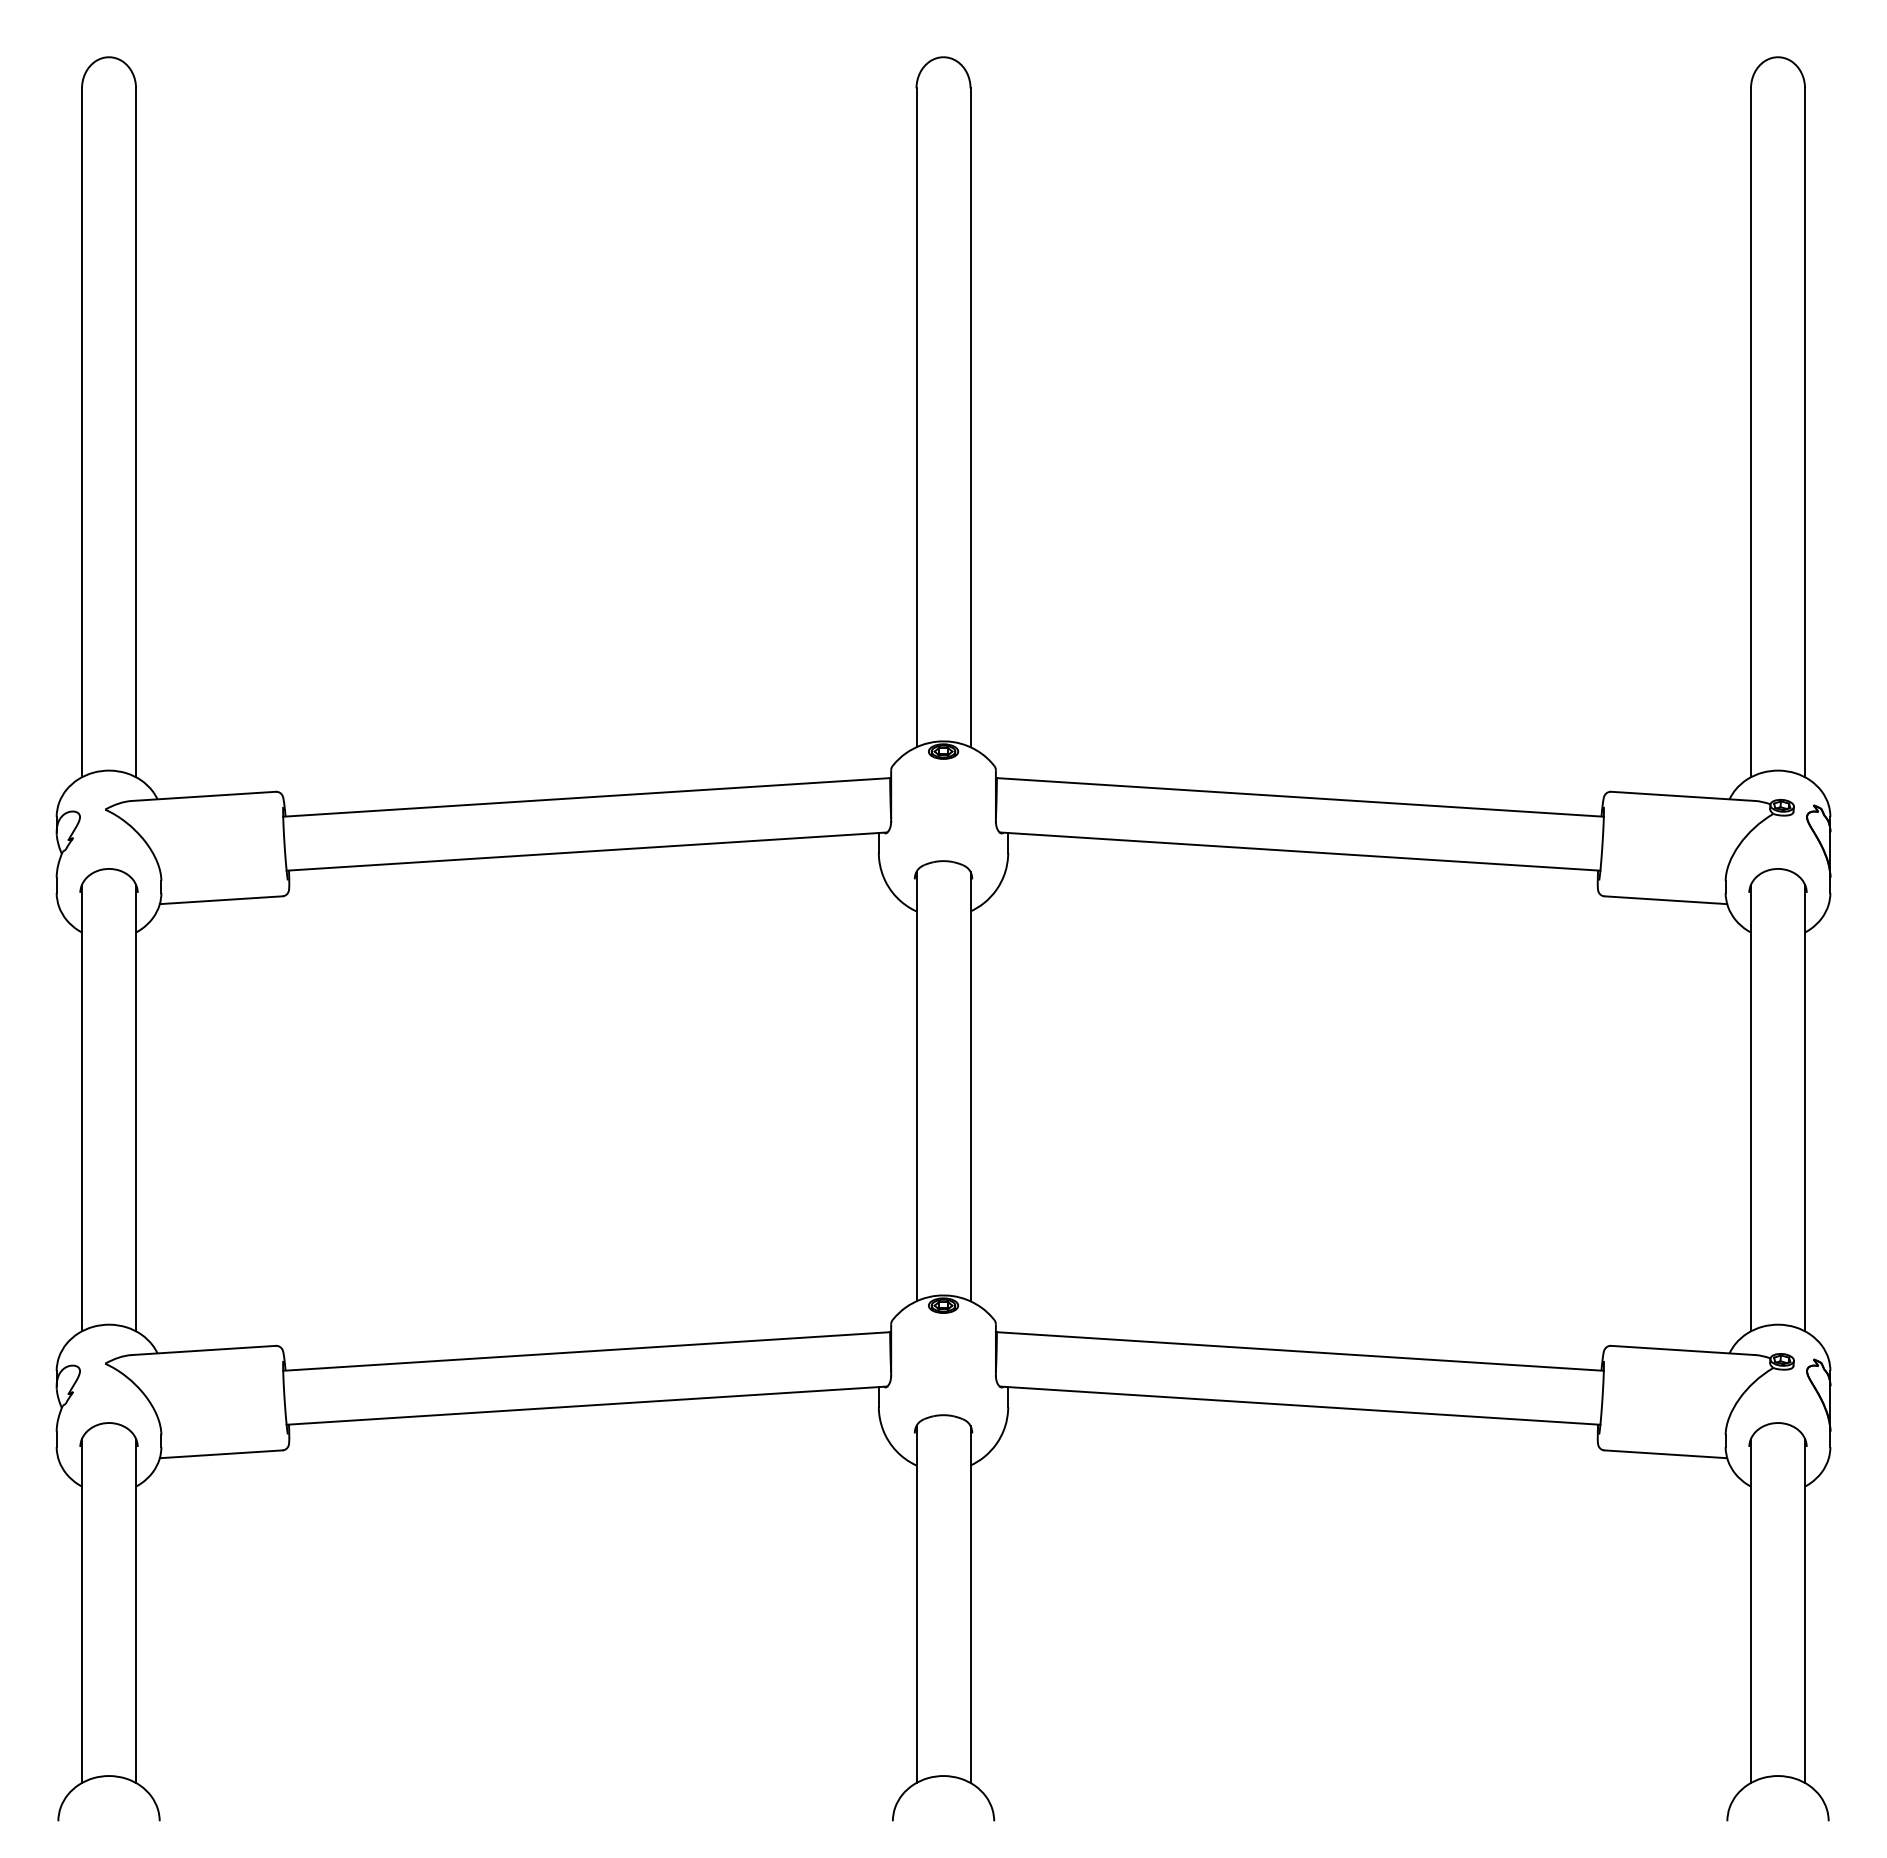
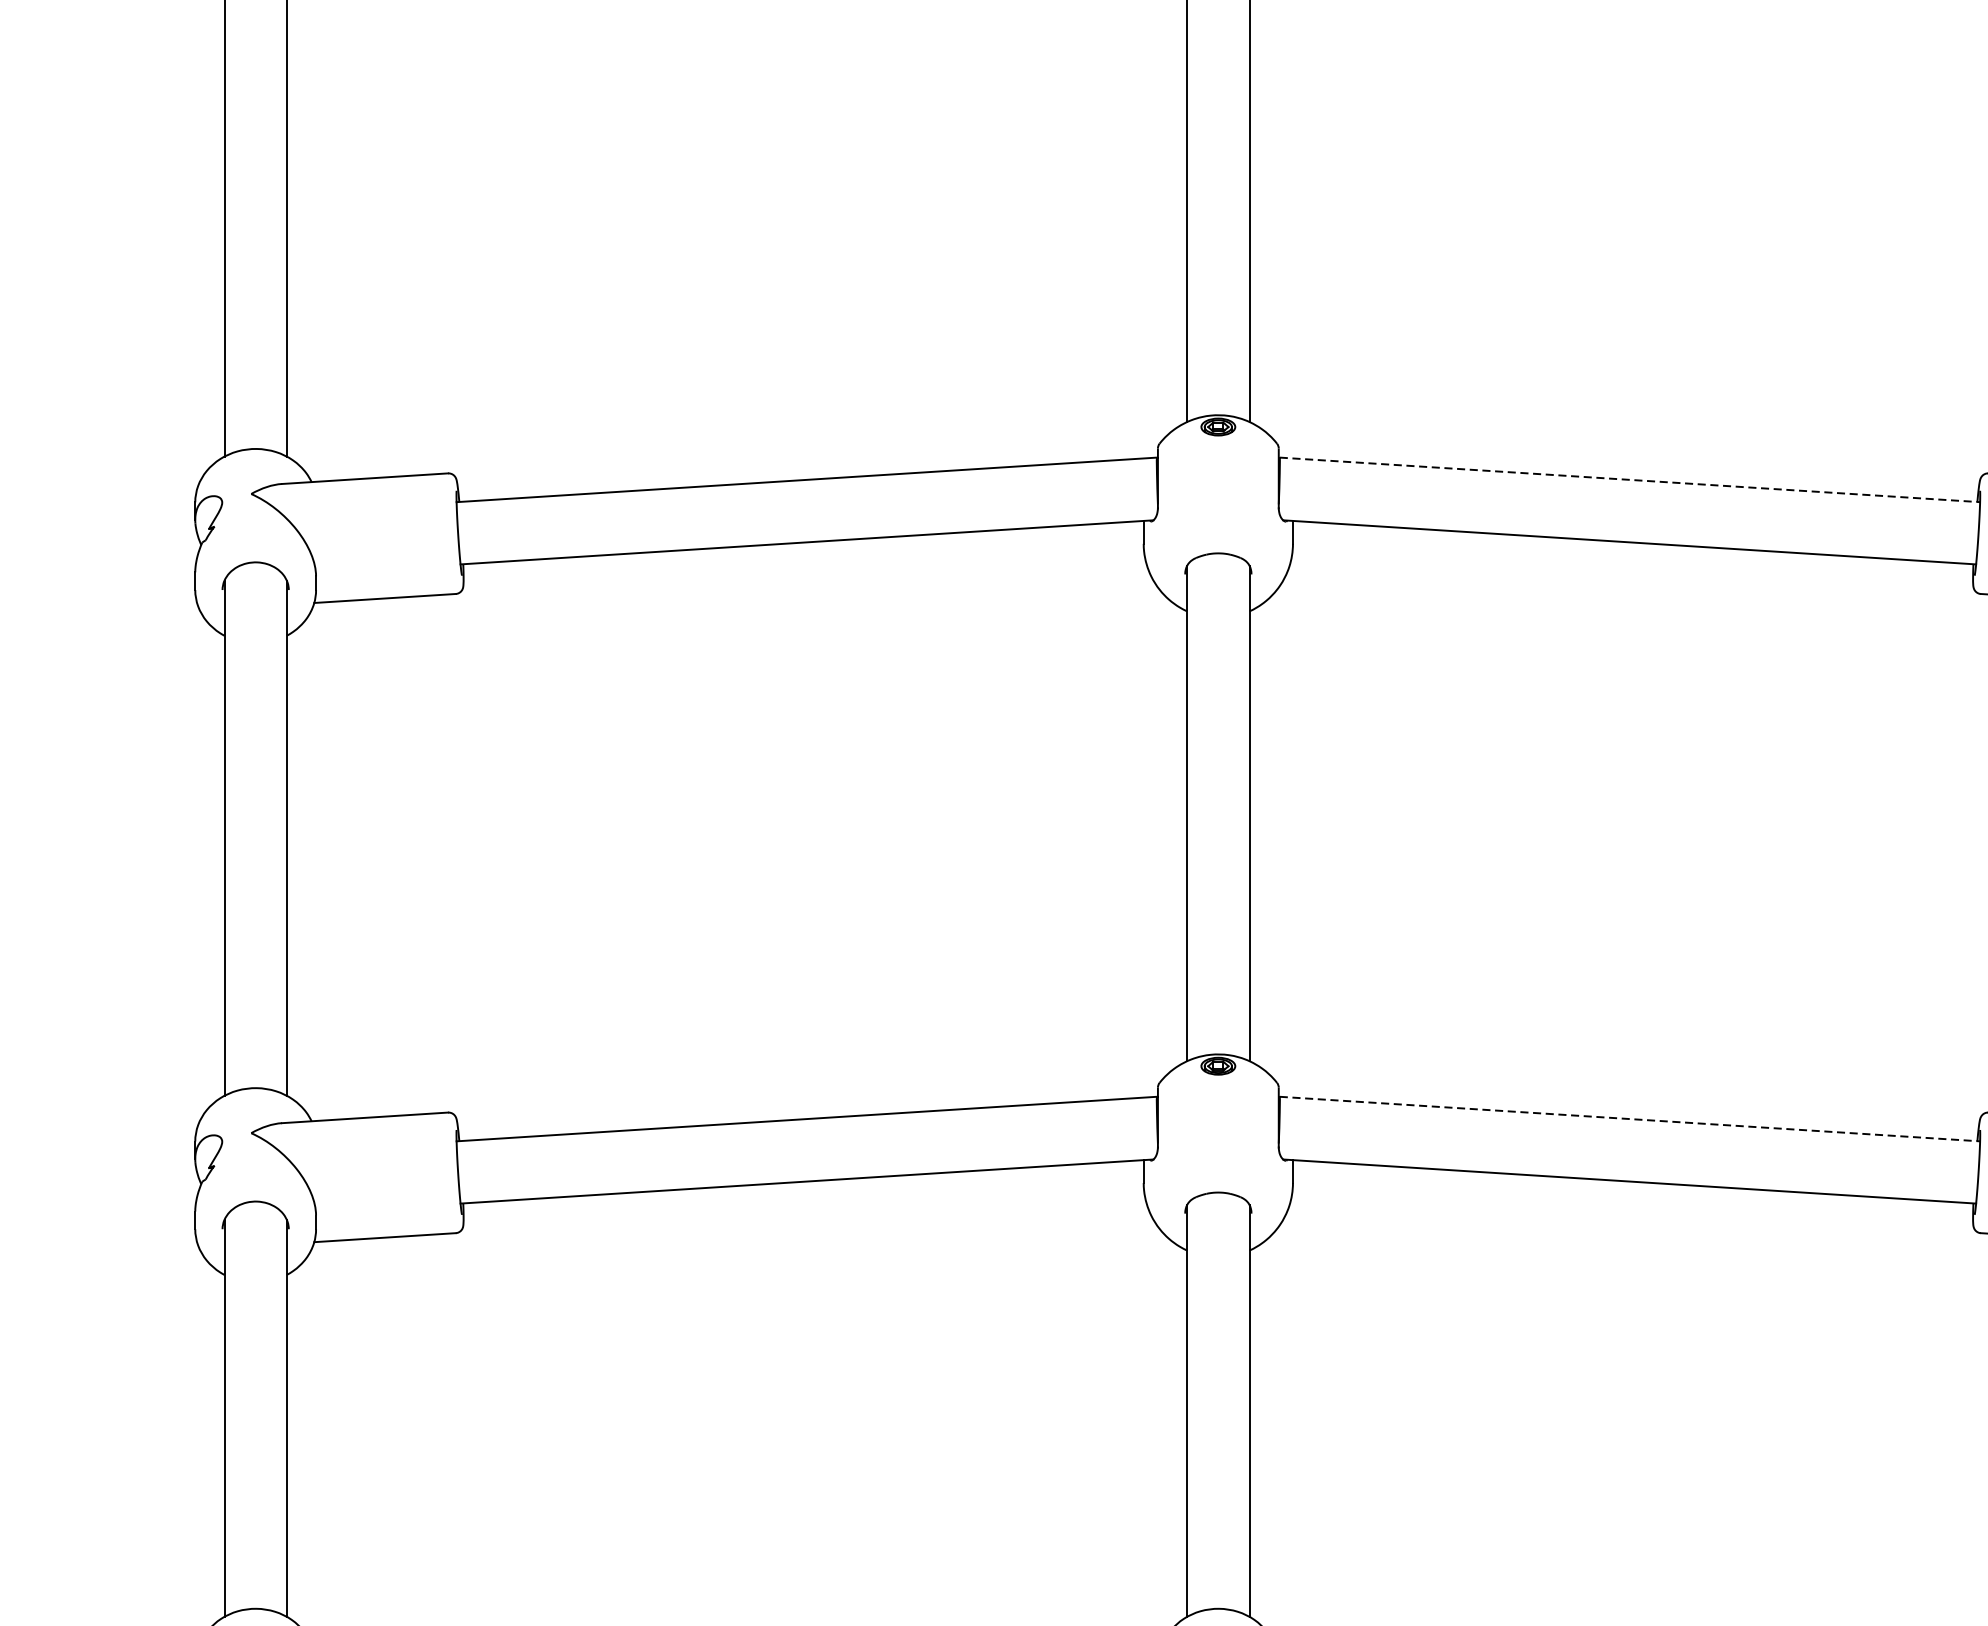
line: (1300, 797) -> (1630, 479), solid -> dashed
line: (1300, 1351) -> (1630, 1119), solid -> dashed

